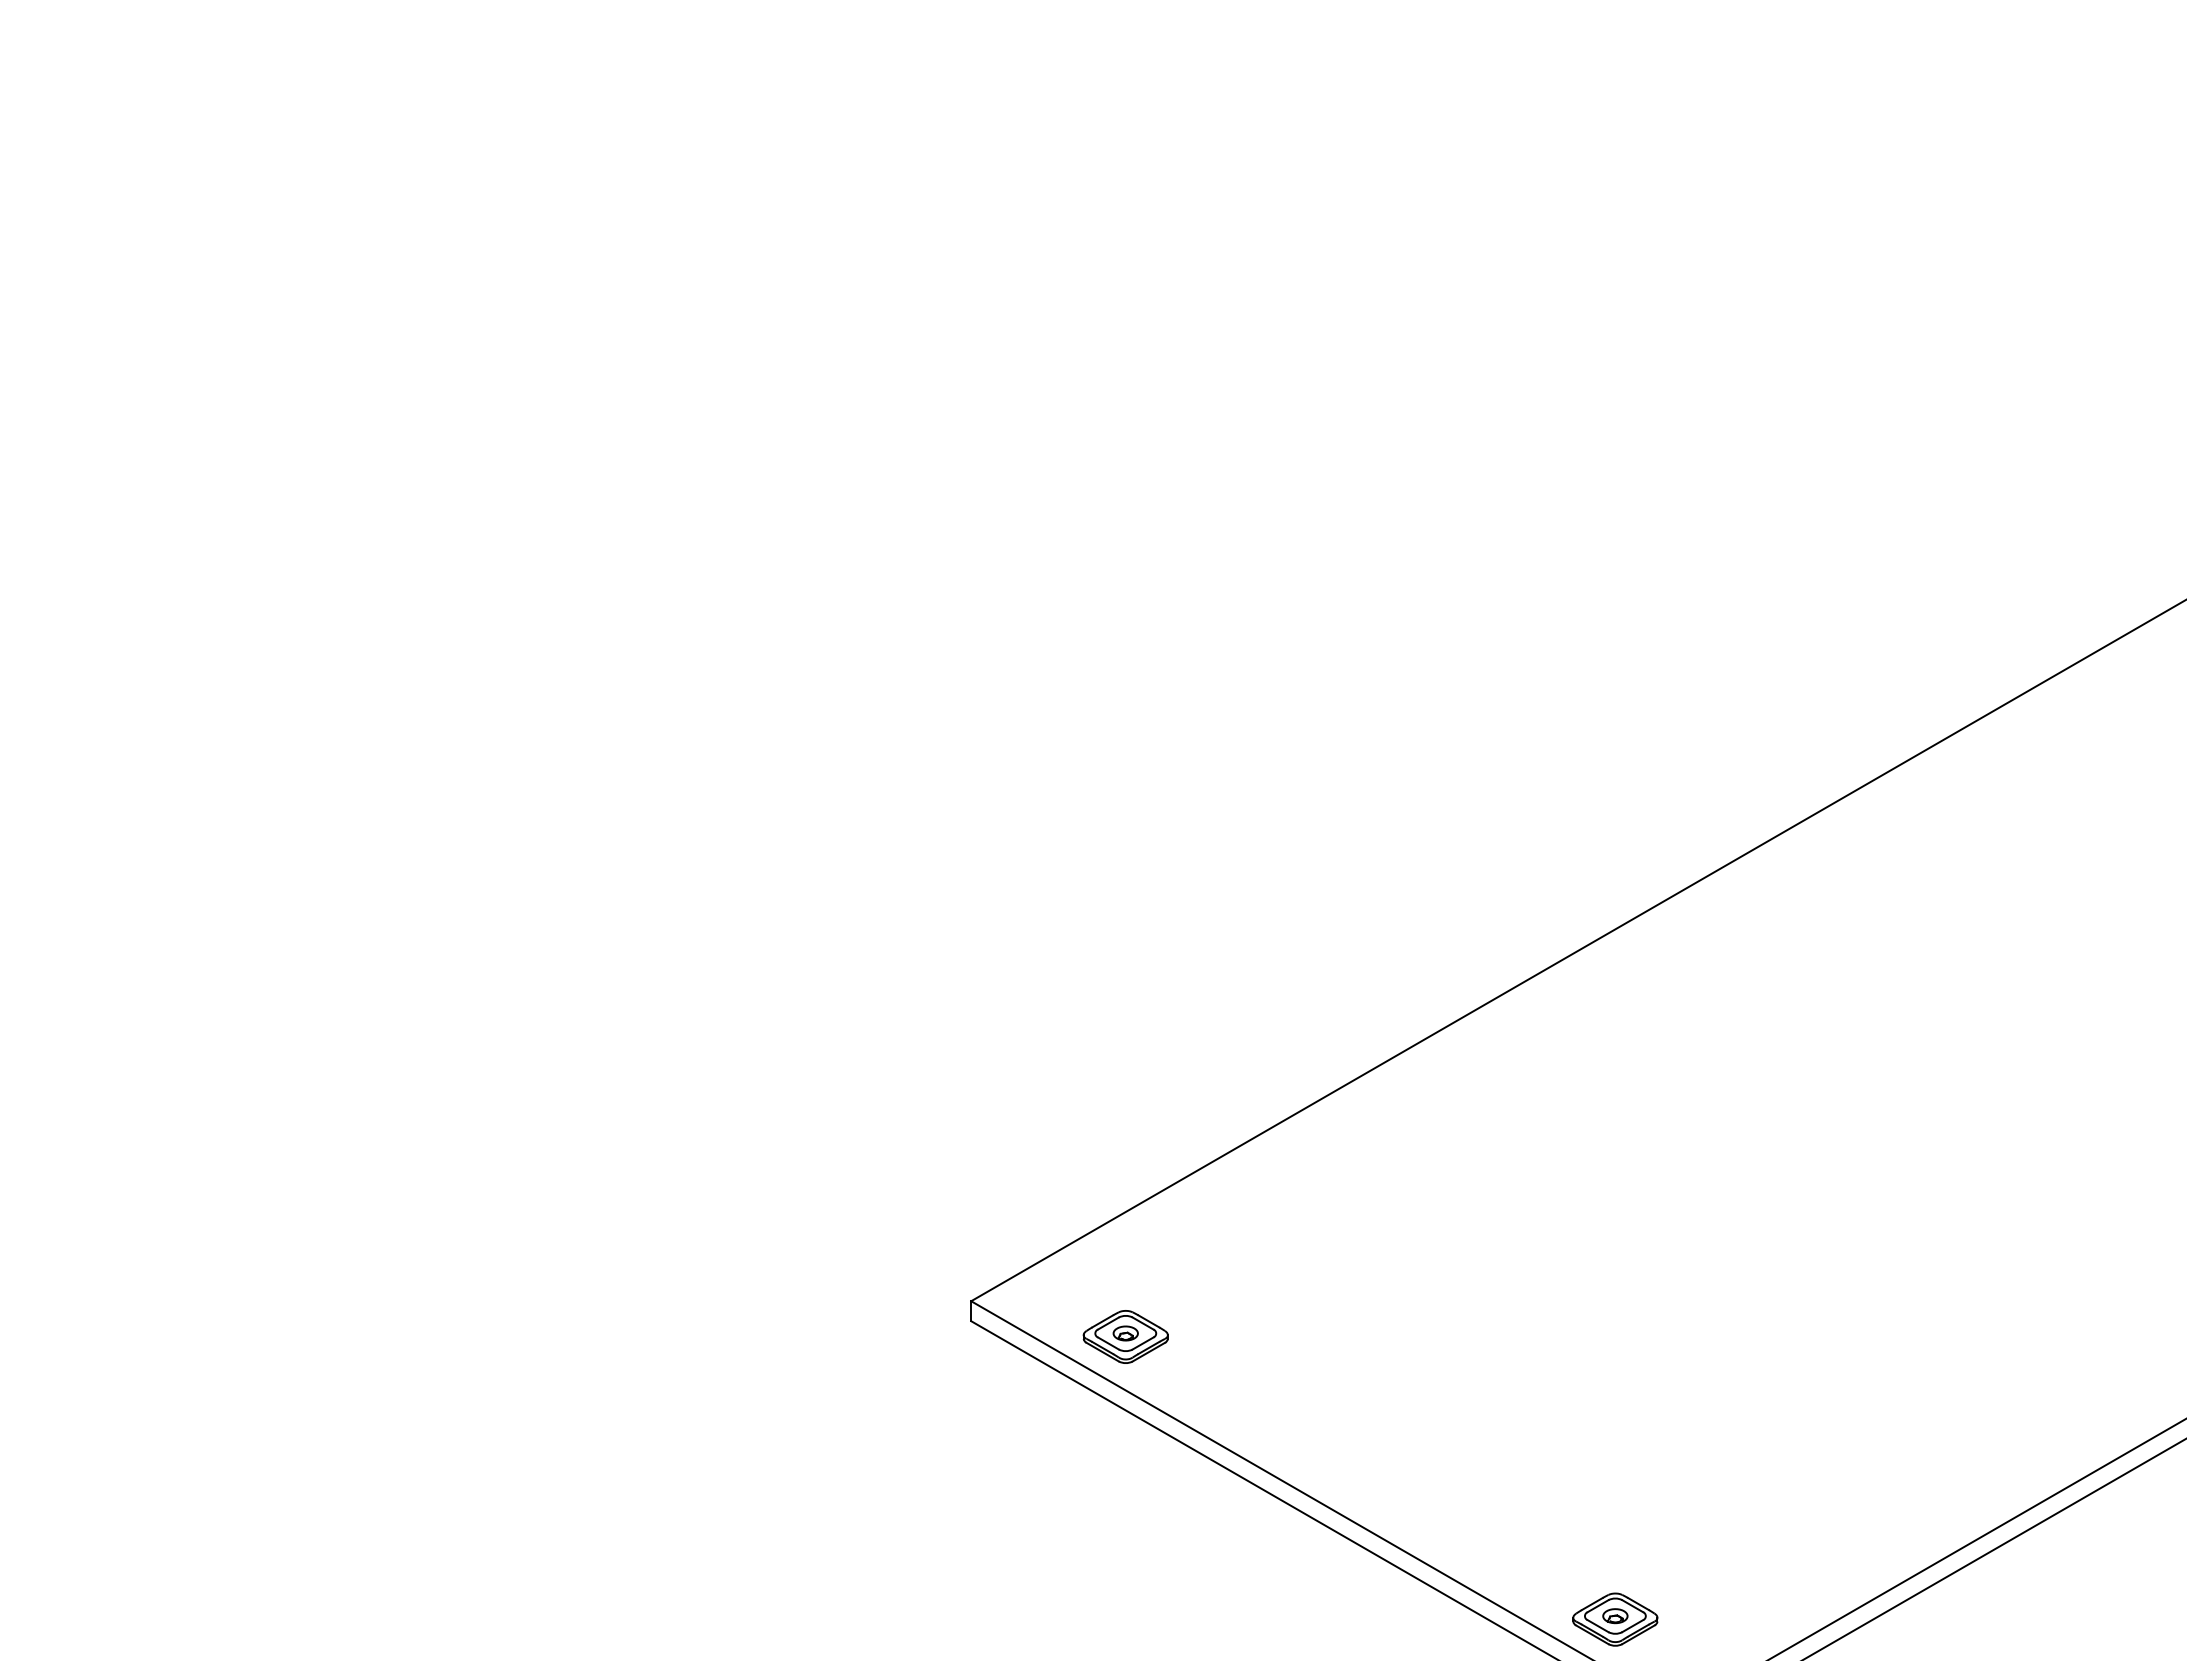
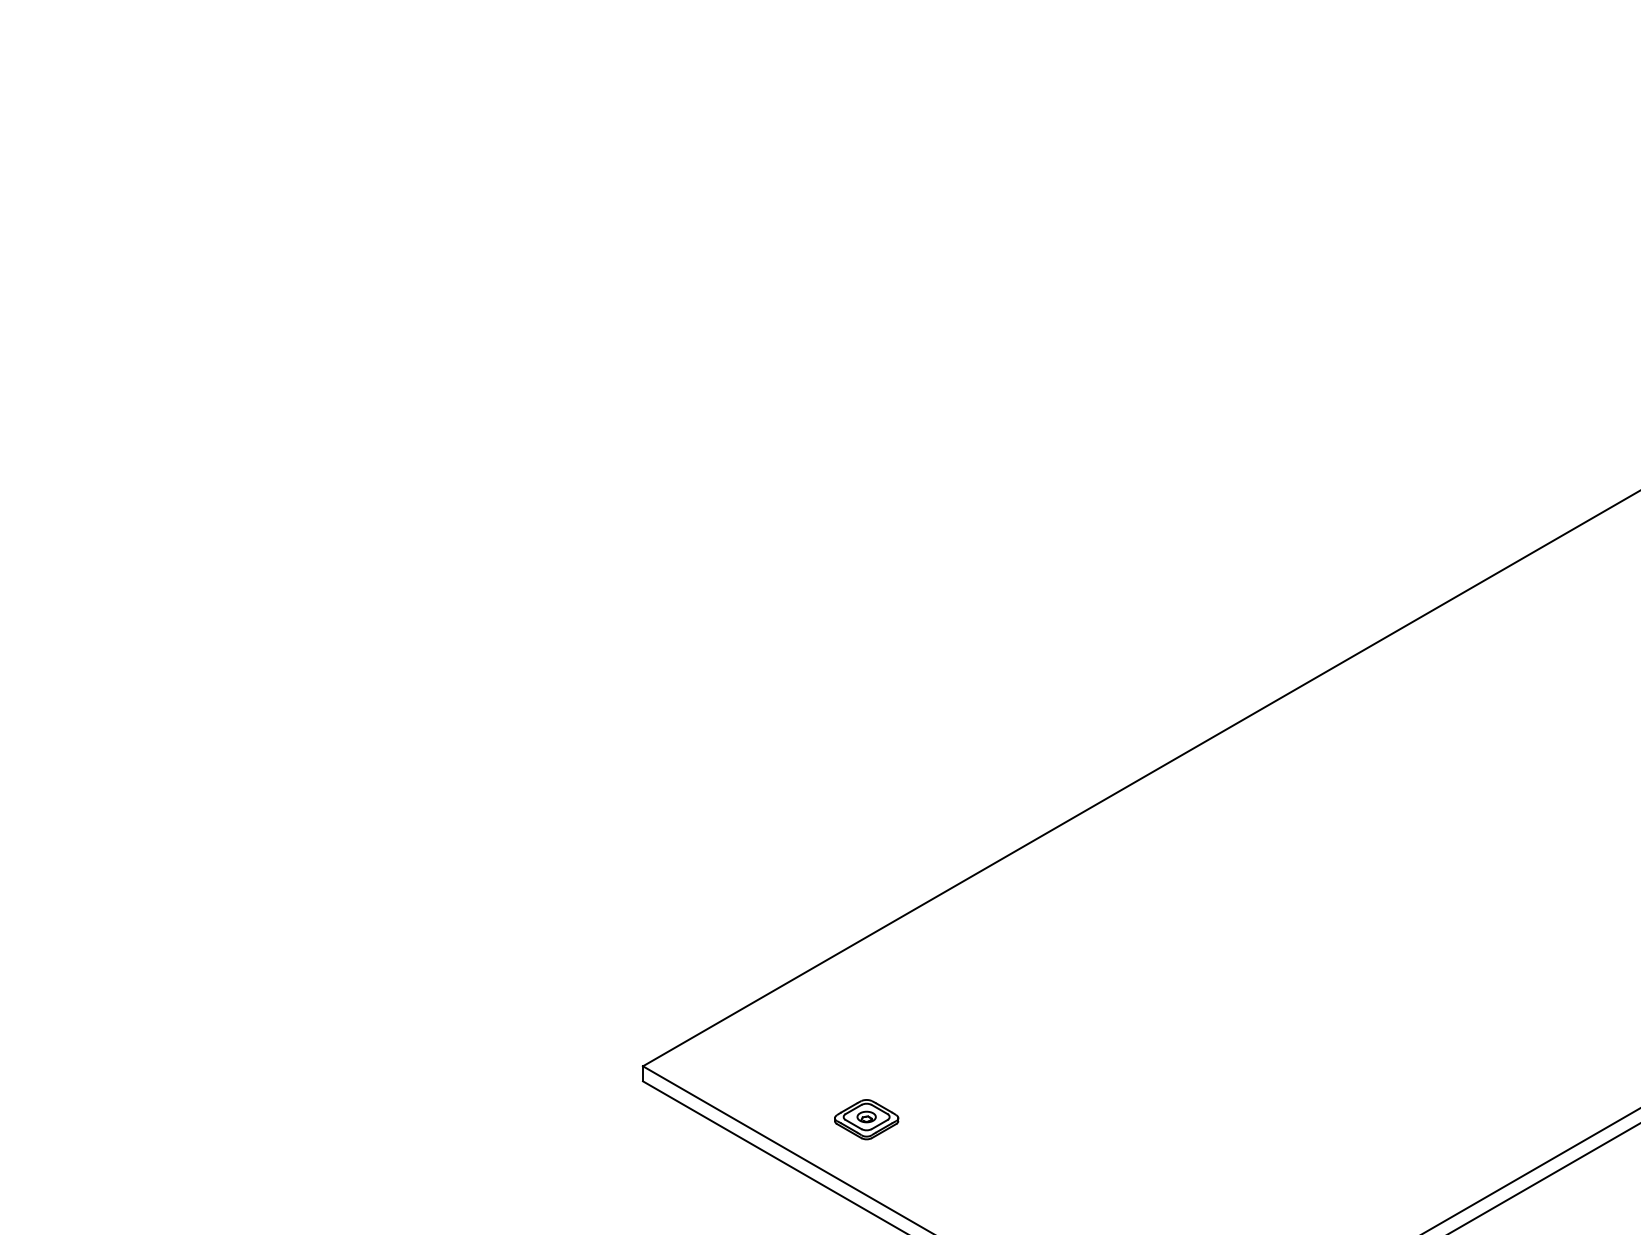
part: (1125, 1336) -> (866, 1119), moved

